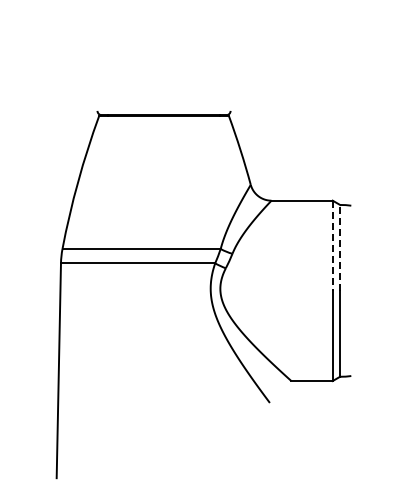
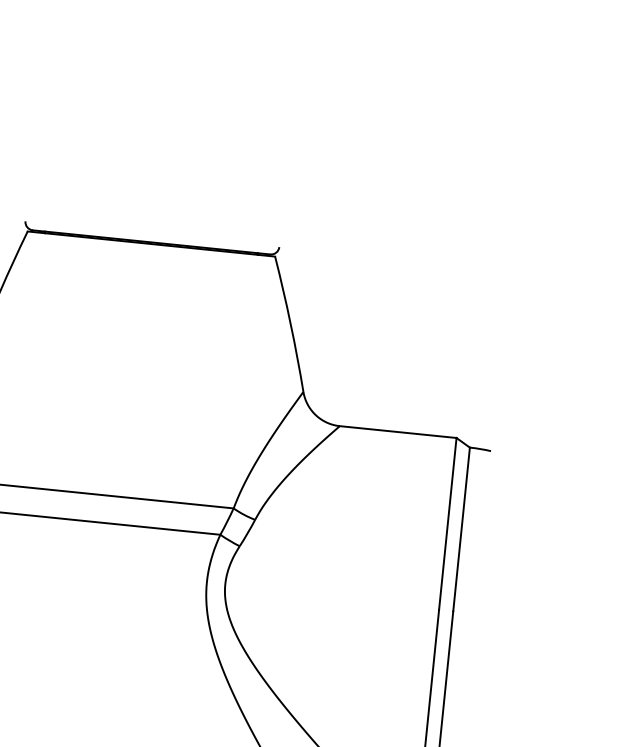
line: (332, 246) -> (447, 525), dashed -> solid
line: (340, 247) -> (462, 528), dashed -> solid

